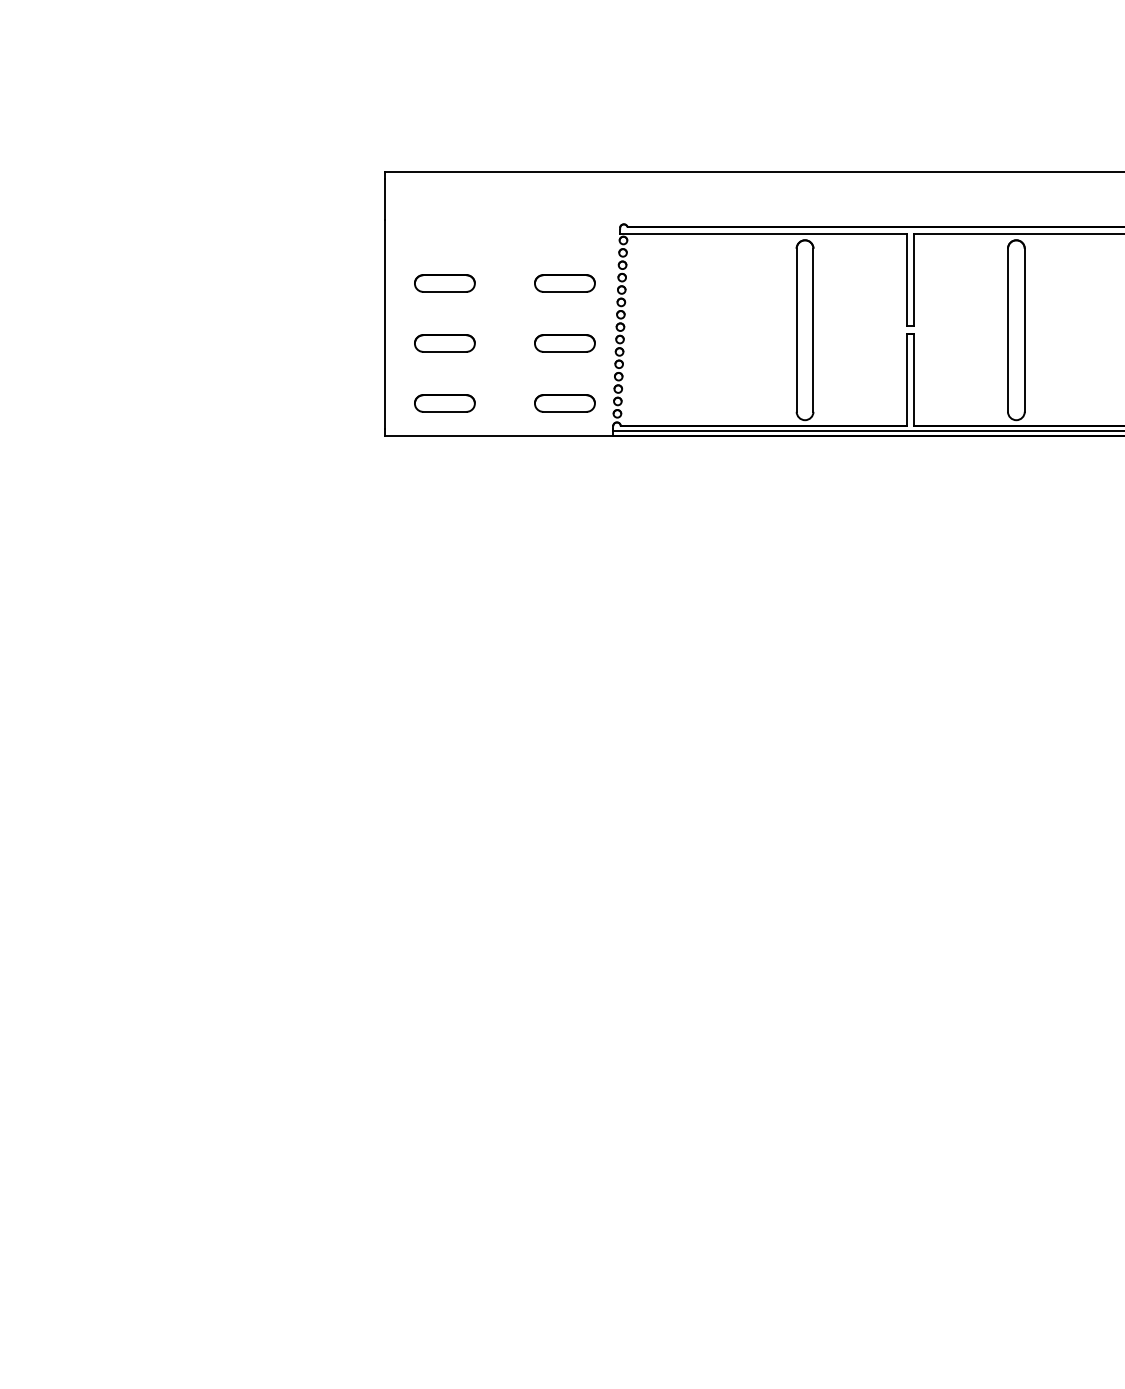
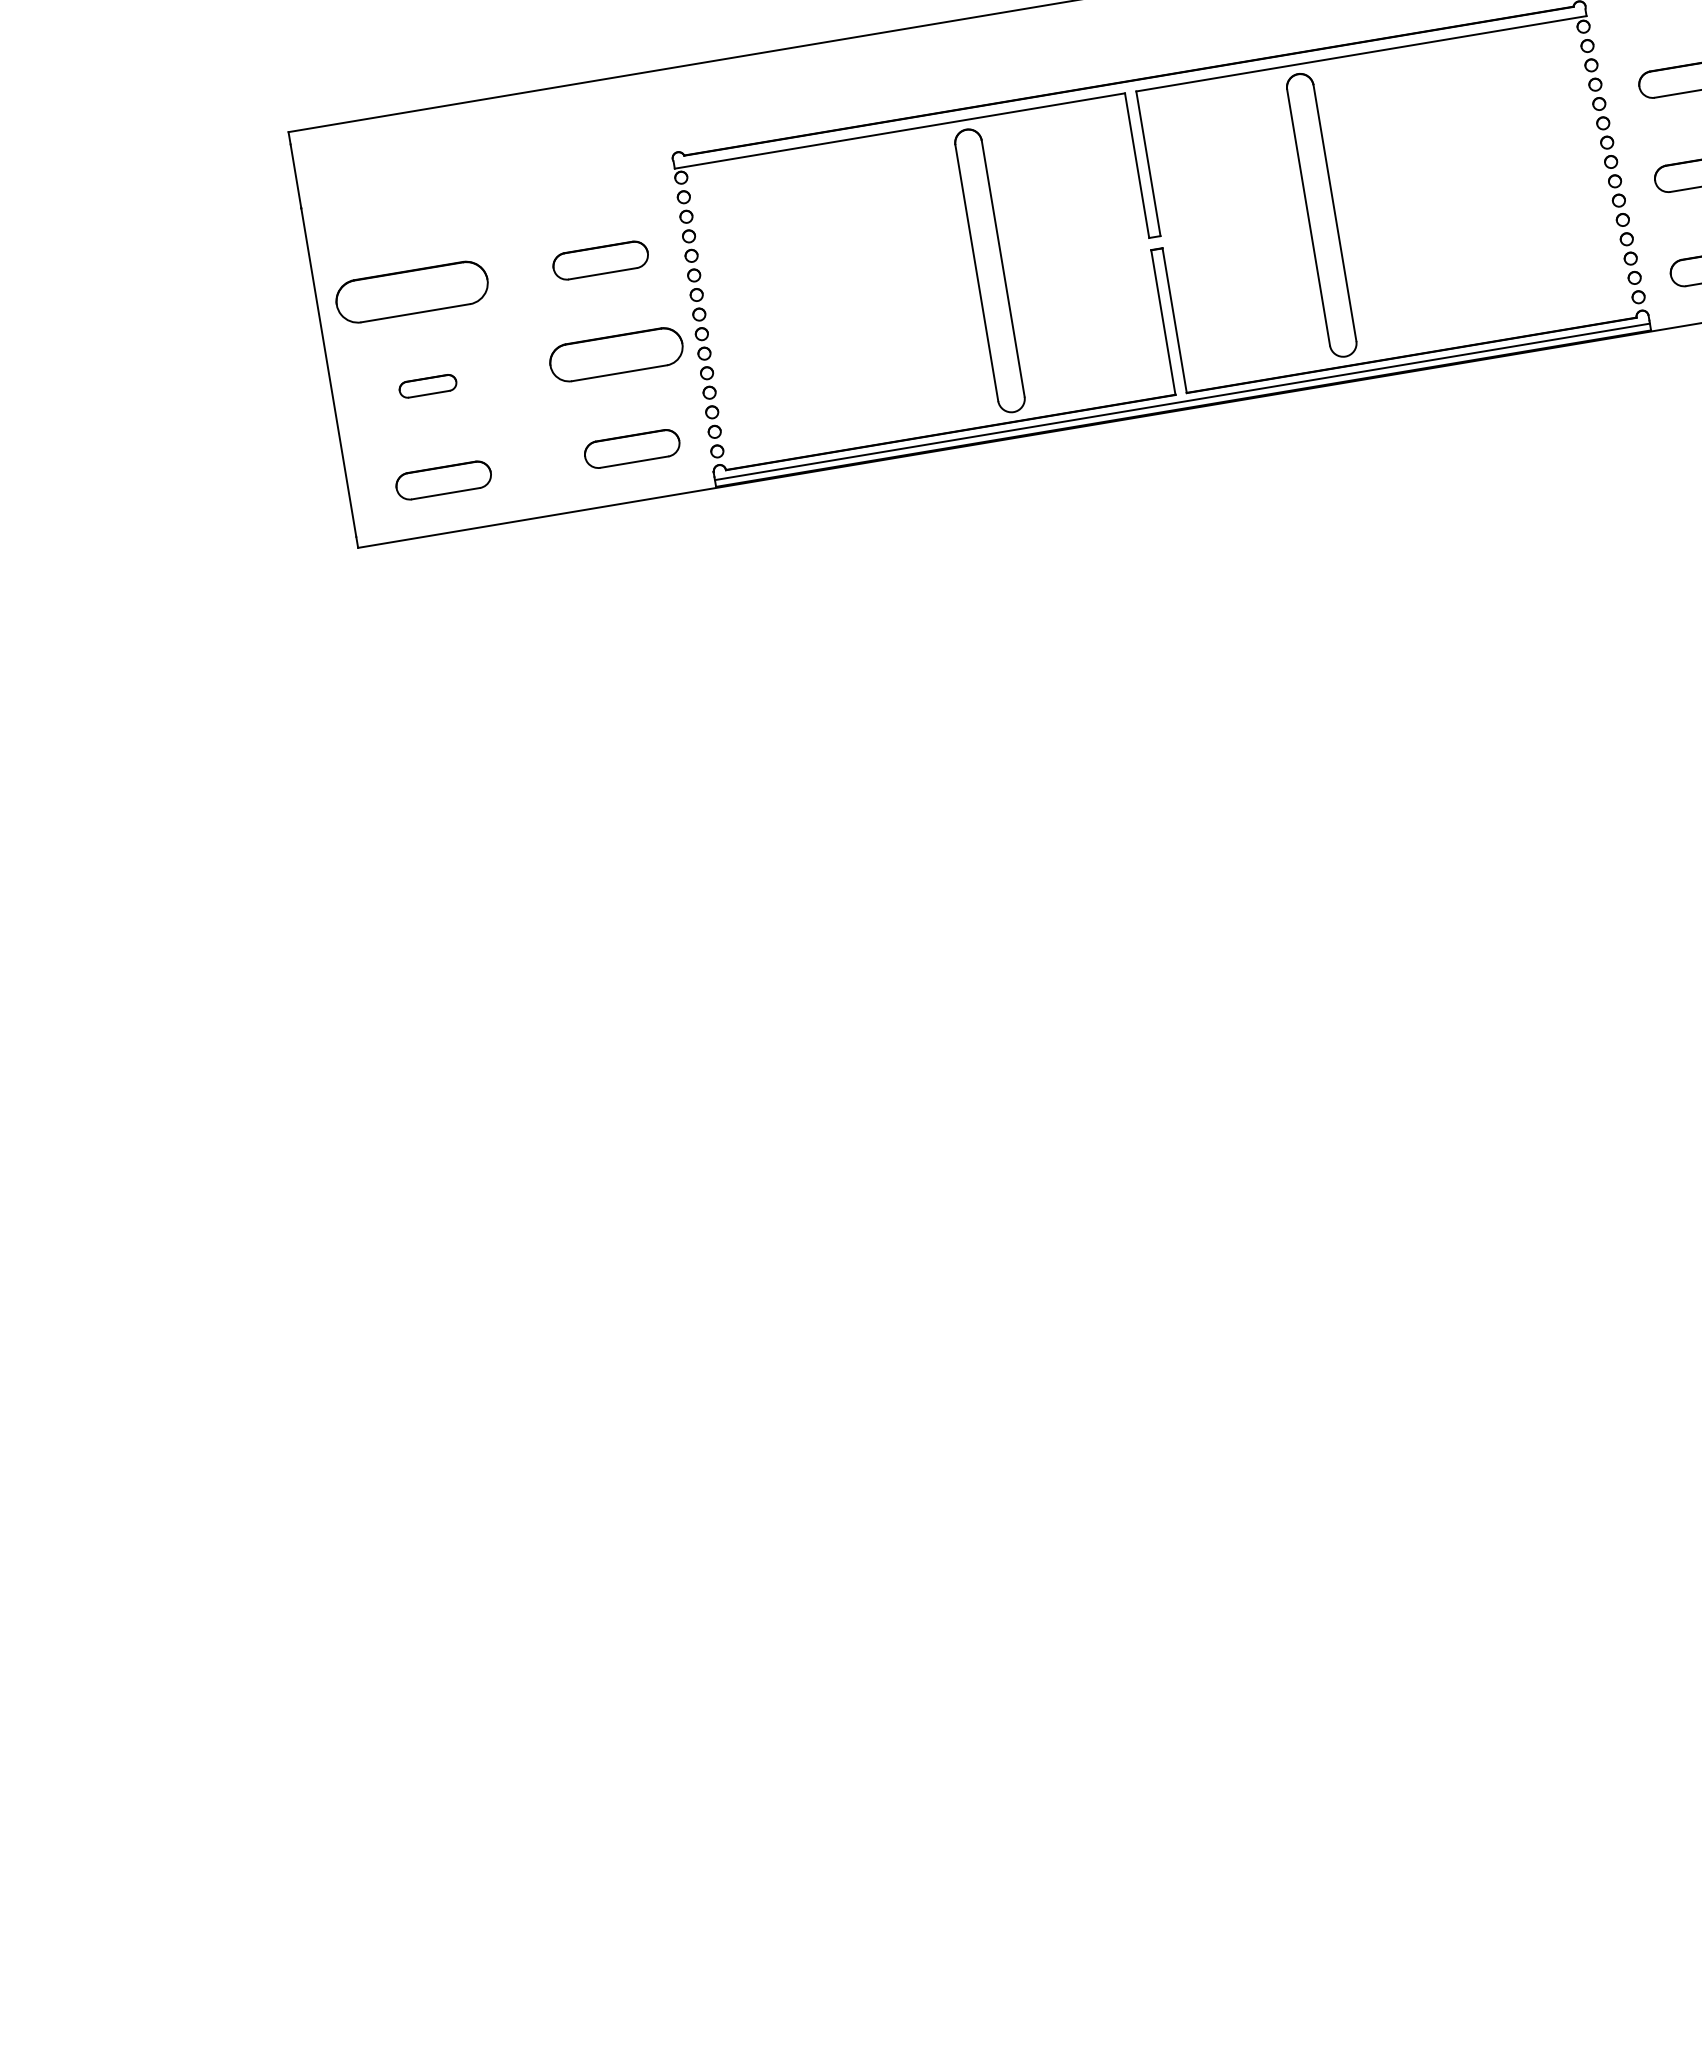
part: (444, 283) -> (411, 292), size x1.6
part: (444, 343) -> (427, 386), size x0.6
part: (564, 343) -> (615, 354), size x1.4

